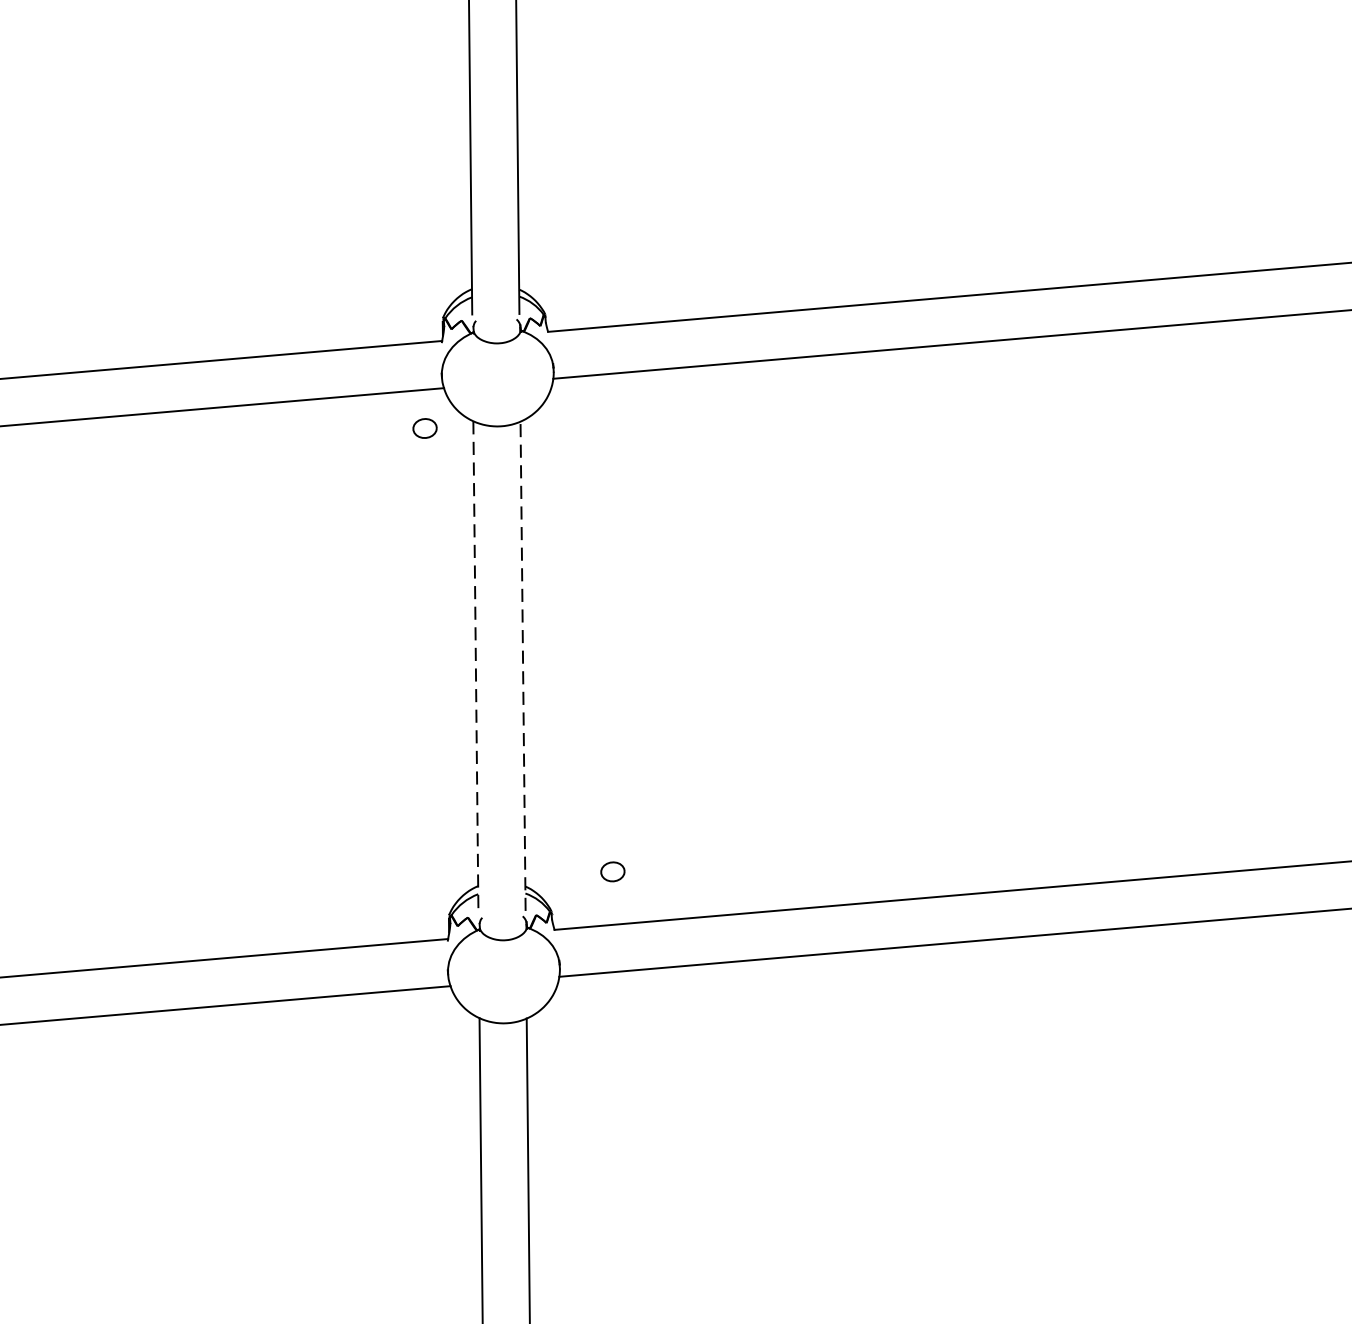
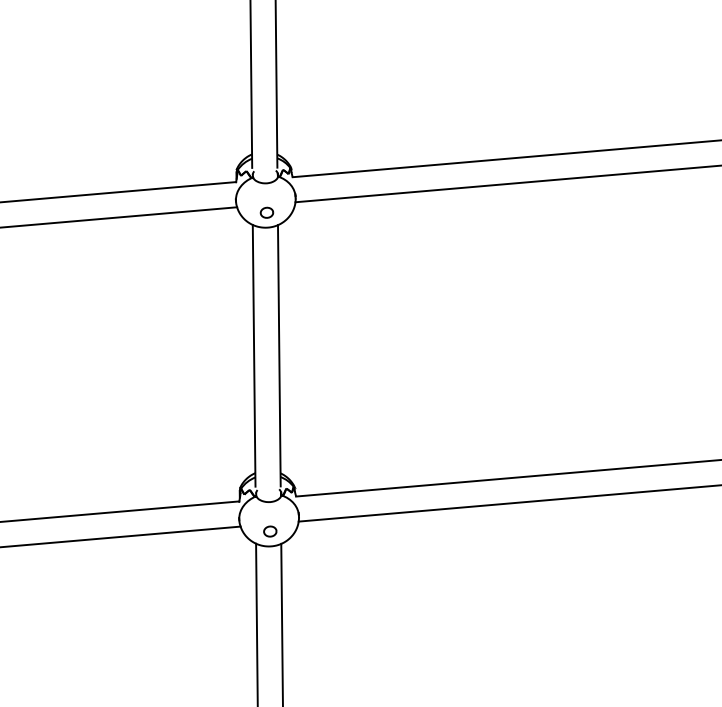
part: (424, 427) -> (266, 212), moved
line: (476, 665) -> (254, 355), dashed -> solid
line: (523, 665) -> (279, 355), dashed -> solid
part: (613, 871) -> (270, 531), moved

